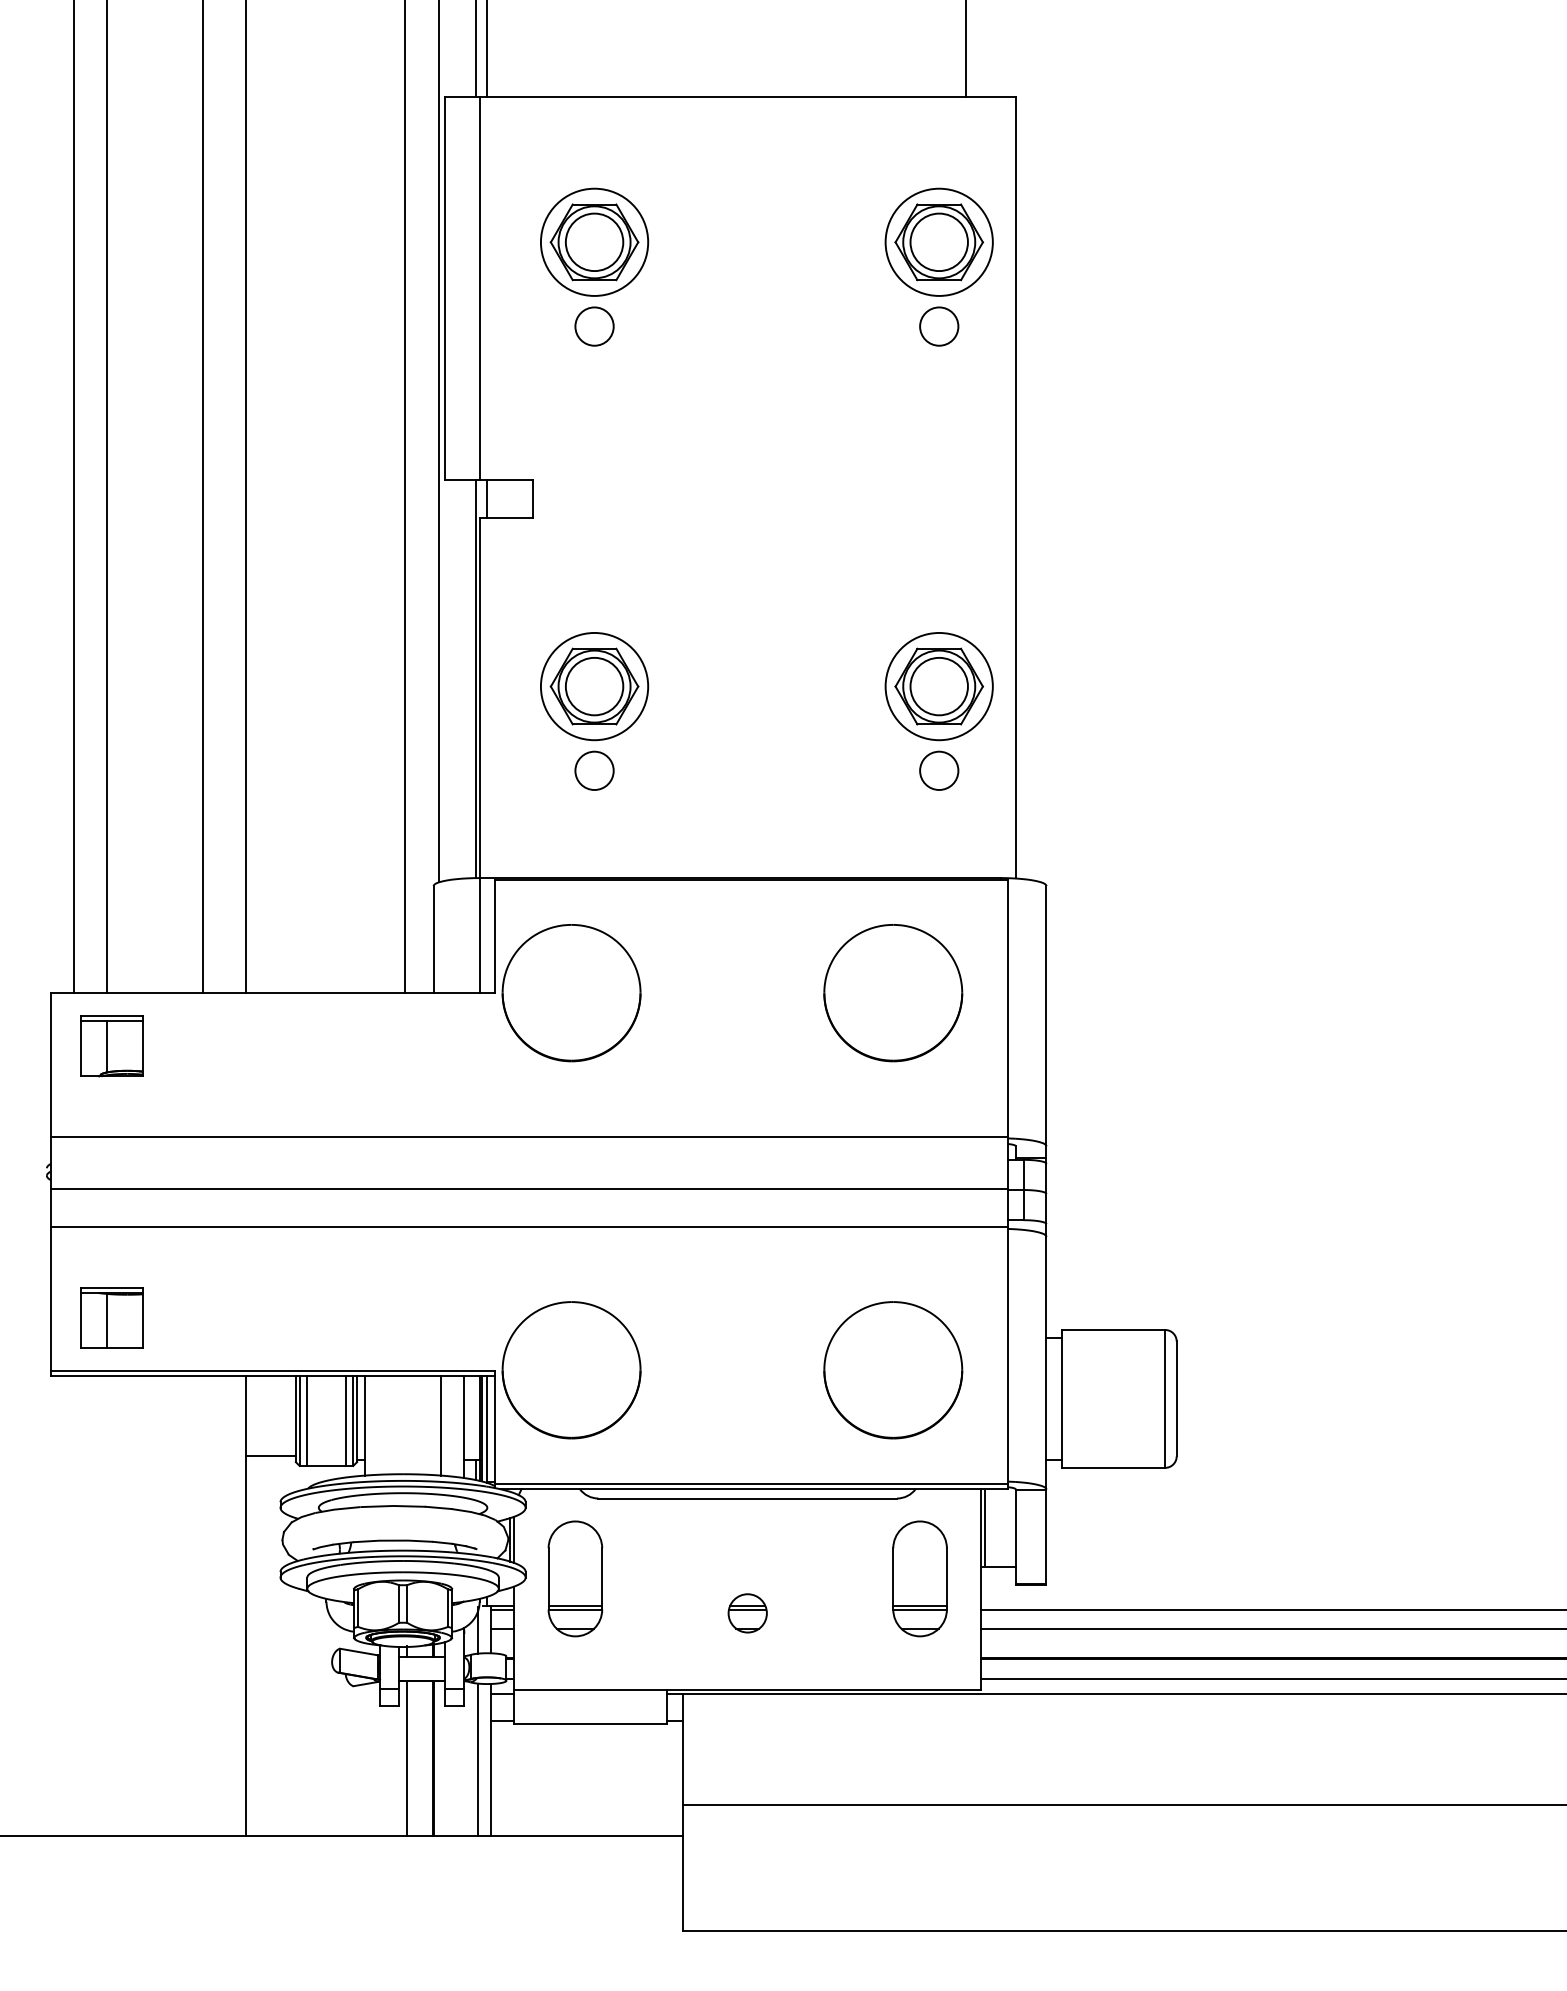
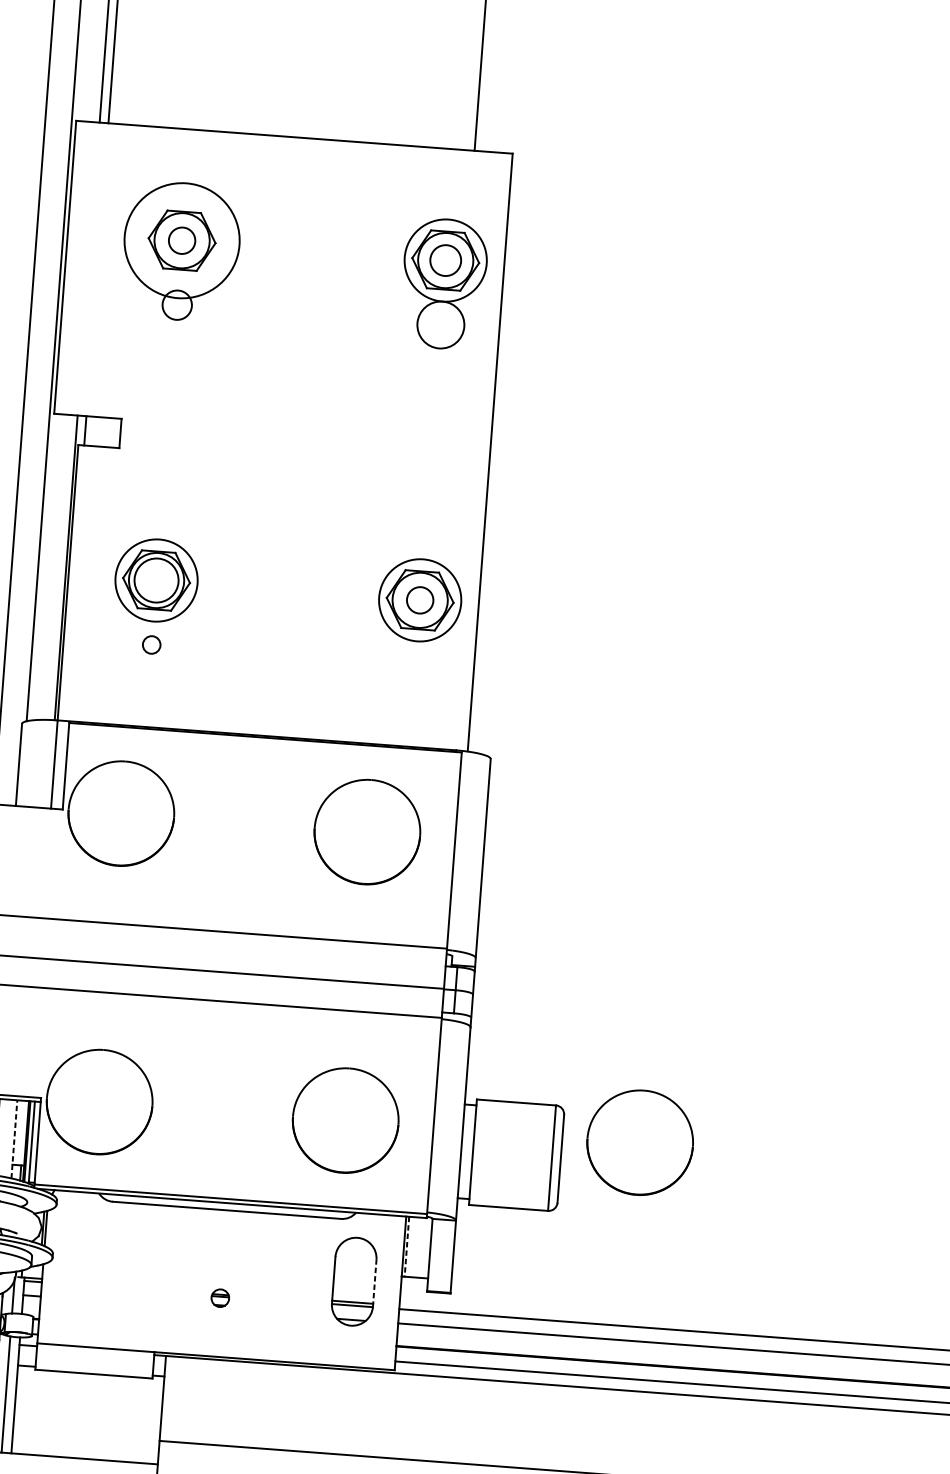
circle: (594, 241) -> (182, 240), size x1.4
circle: (594, 242) -> (182, 240), size x0.6
circle: (938, 242) -> (445, 260), size x0.7
line: (479, 287) -> (91, 268), removed
circle: (939, 326) -> (441, 324), size x1.6
circle: (938, 686) -> (419, 600), size x0.6
circle: (594, 770) -> (151, 644), size x0.6
circle: (939, 770) -> (415, 664), removed
part: (1278, 1370) -> (640, 1142), added
line: (464, 1426) -> (14, 1138), solid -> dashed
line: (985, 1528) -> (407, 1246), solid -> dashed
part: (575, 1578) -> (90, 1261), removed
line: (946, 1578) -> (374, 1282), solid -> dashed
part: (747, 1613) -> (220, 1298), size x0.6

